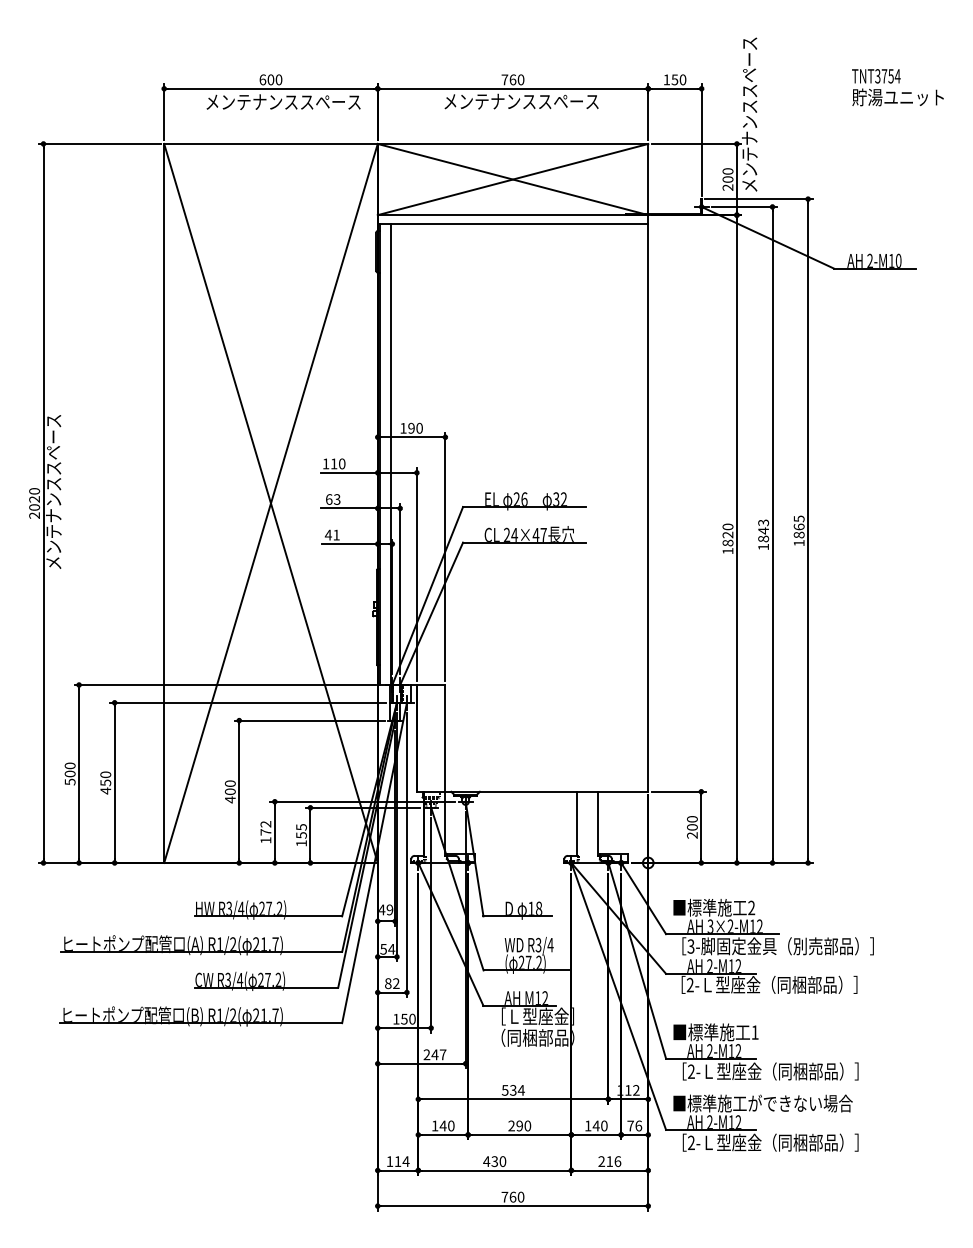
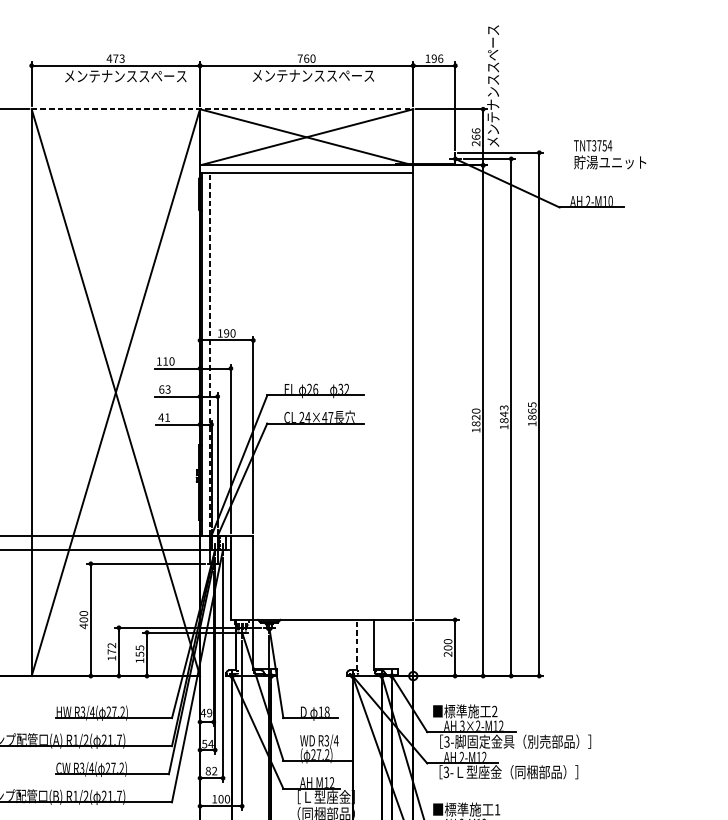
text: (270, 79) -> (115, 58), 600 -> 473
text: (678, 79) -> (437, 58), 150 -> 196
text: (897, 87) -> (609, 154), moved
line: (406, 143) -> (222, 108), solid -> dashed
text: (727, 175) -> (475, 134), 200 -> 266
line: (390, 454) -> (210, 354), solid -> dashed
line: (576, 823) -> (356, 644), solid -> dashed
text: (689, 985) -> (445, 772), 2- -> 3-
text: (404, 1018) -> (221, 798), 150 -> 100

